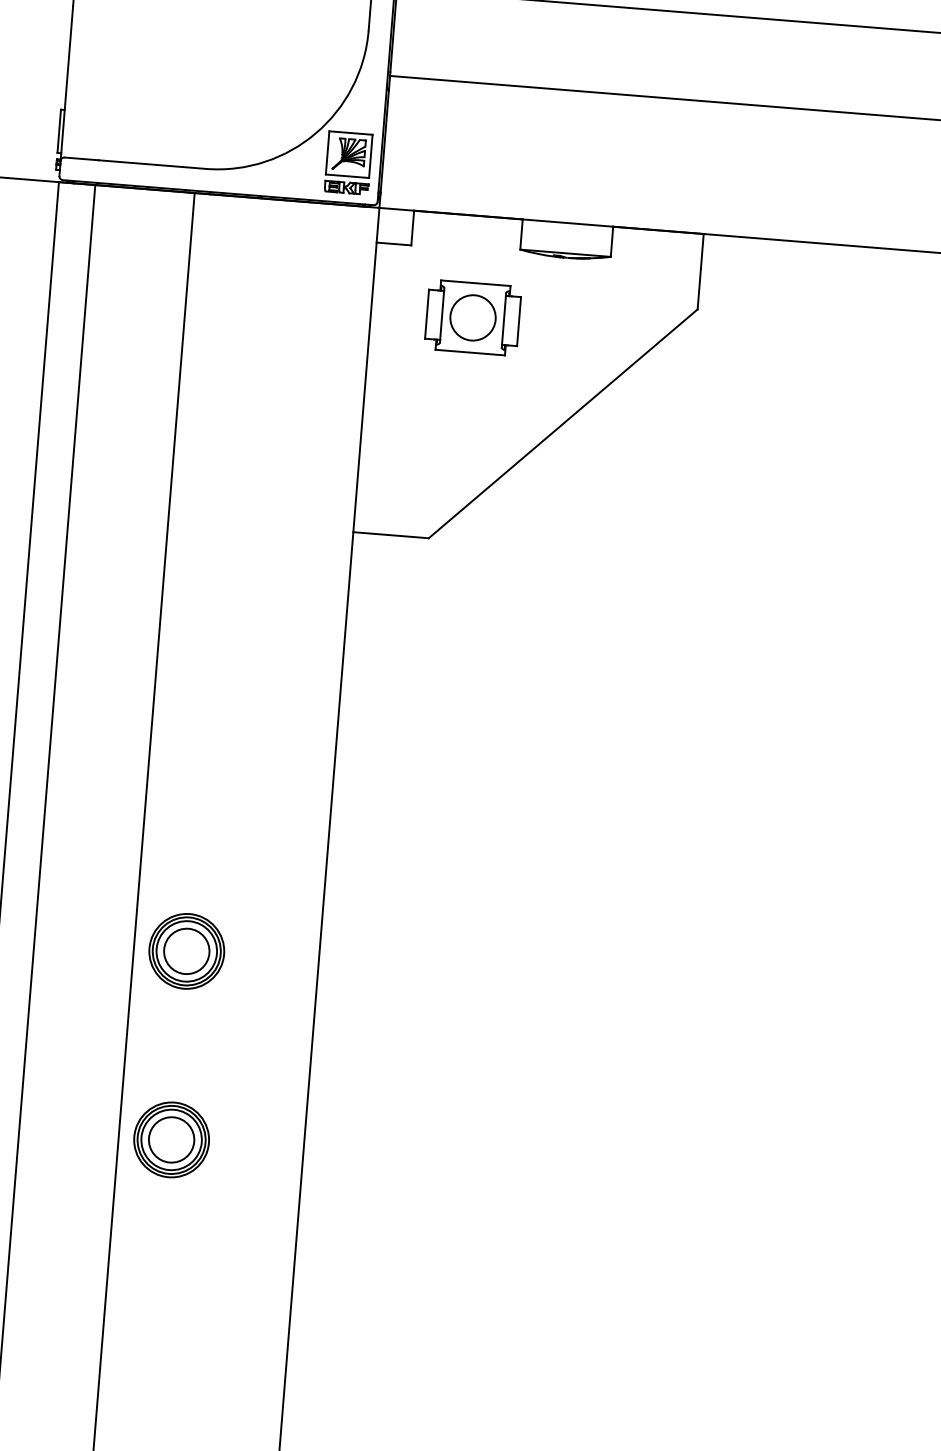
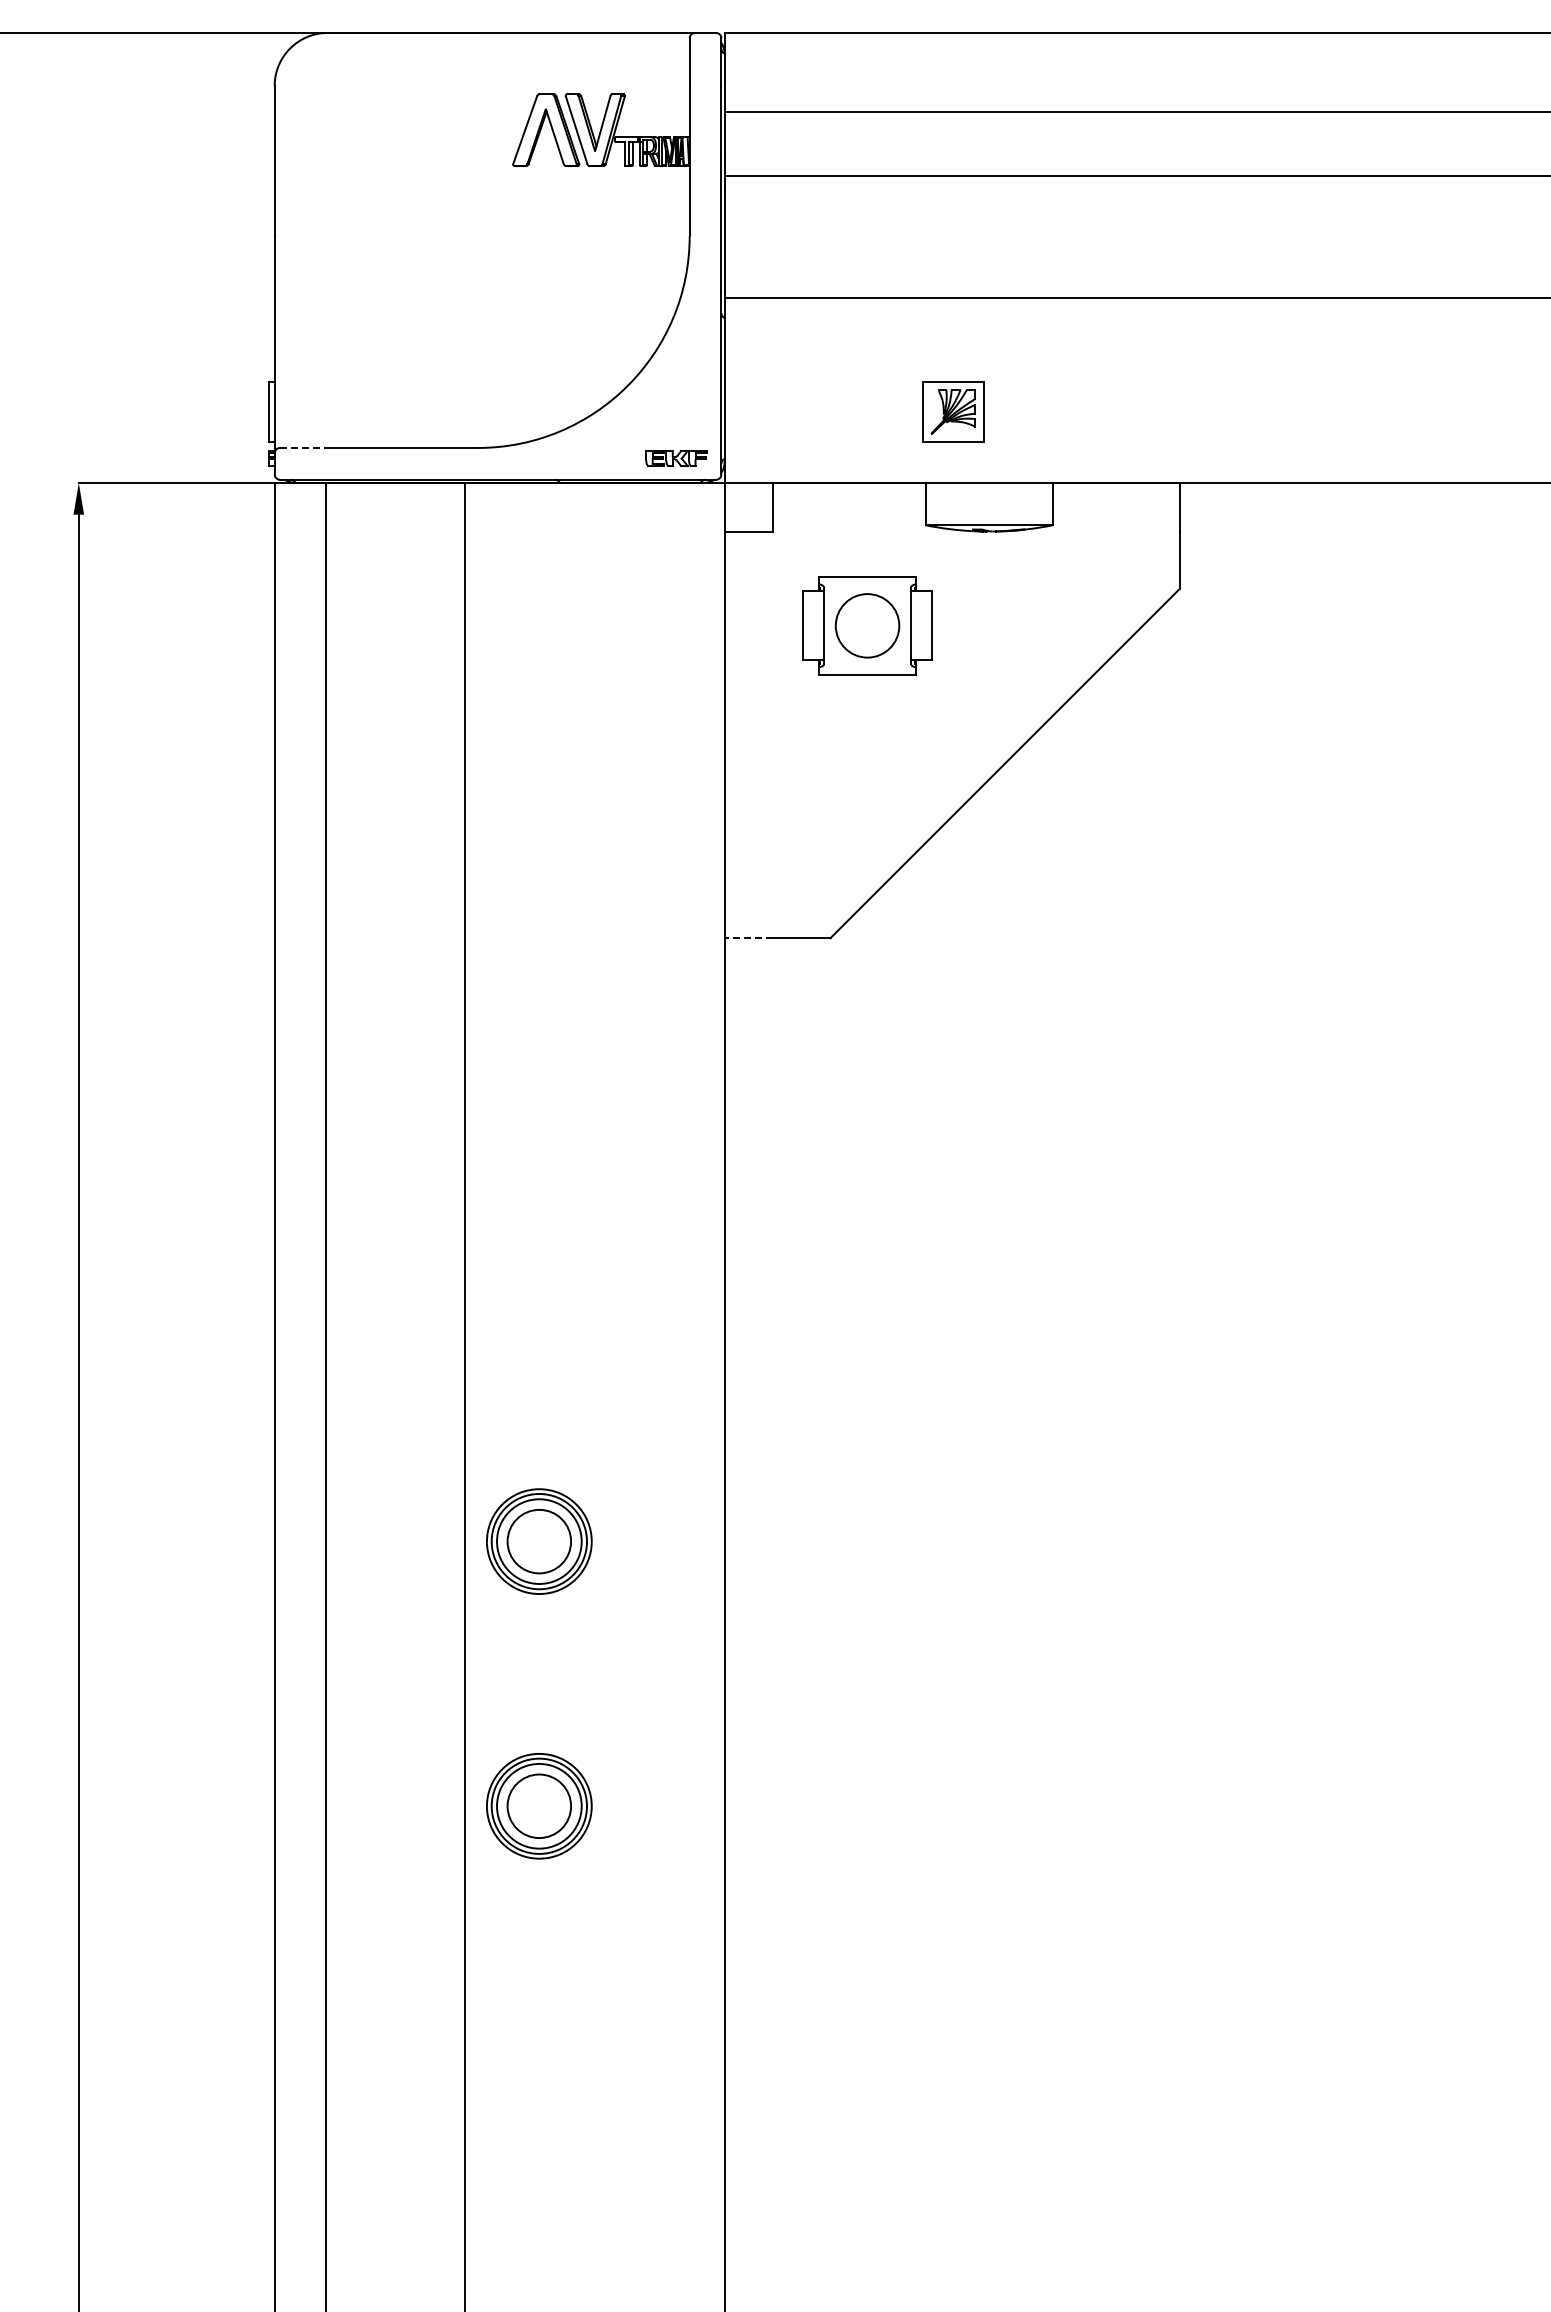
part: (349, 154) -> (953, 411), moved
line: (81, 158) -> (303, 447), solid -> dashed
line: (370, 533) -> (748, 938), solid -> dashed

